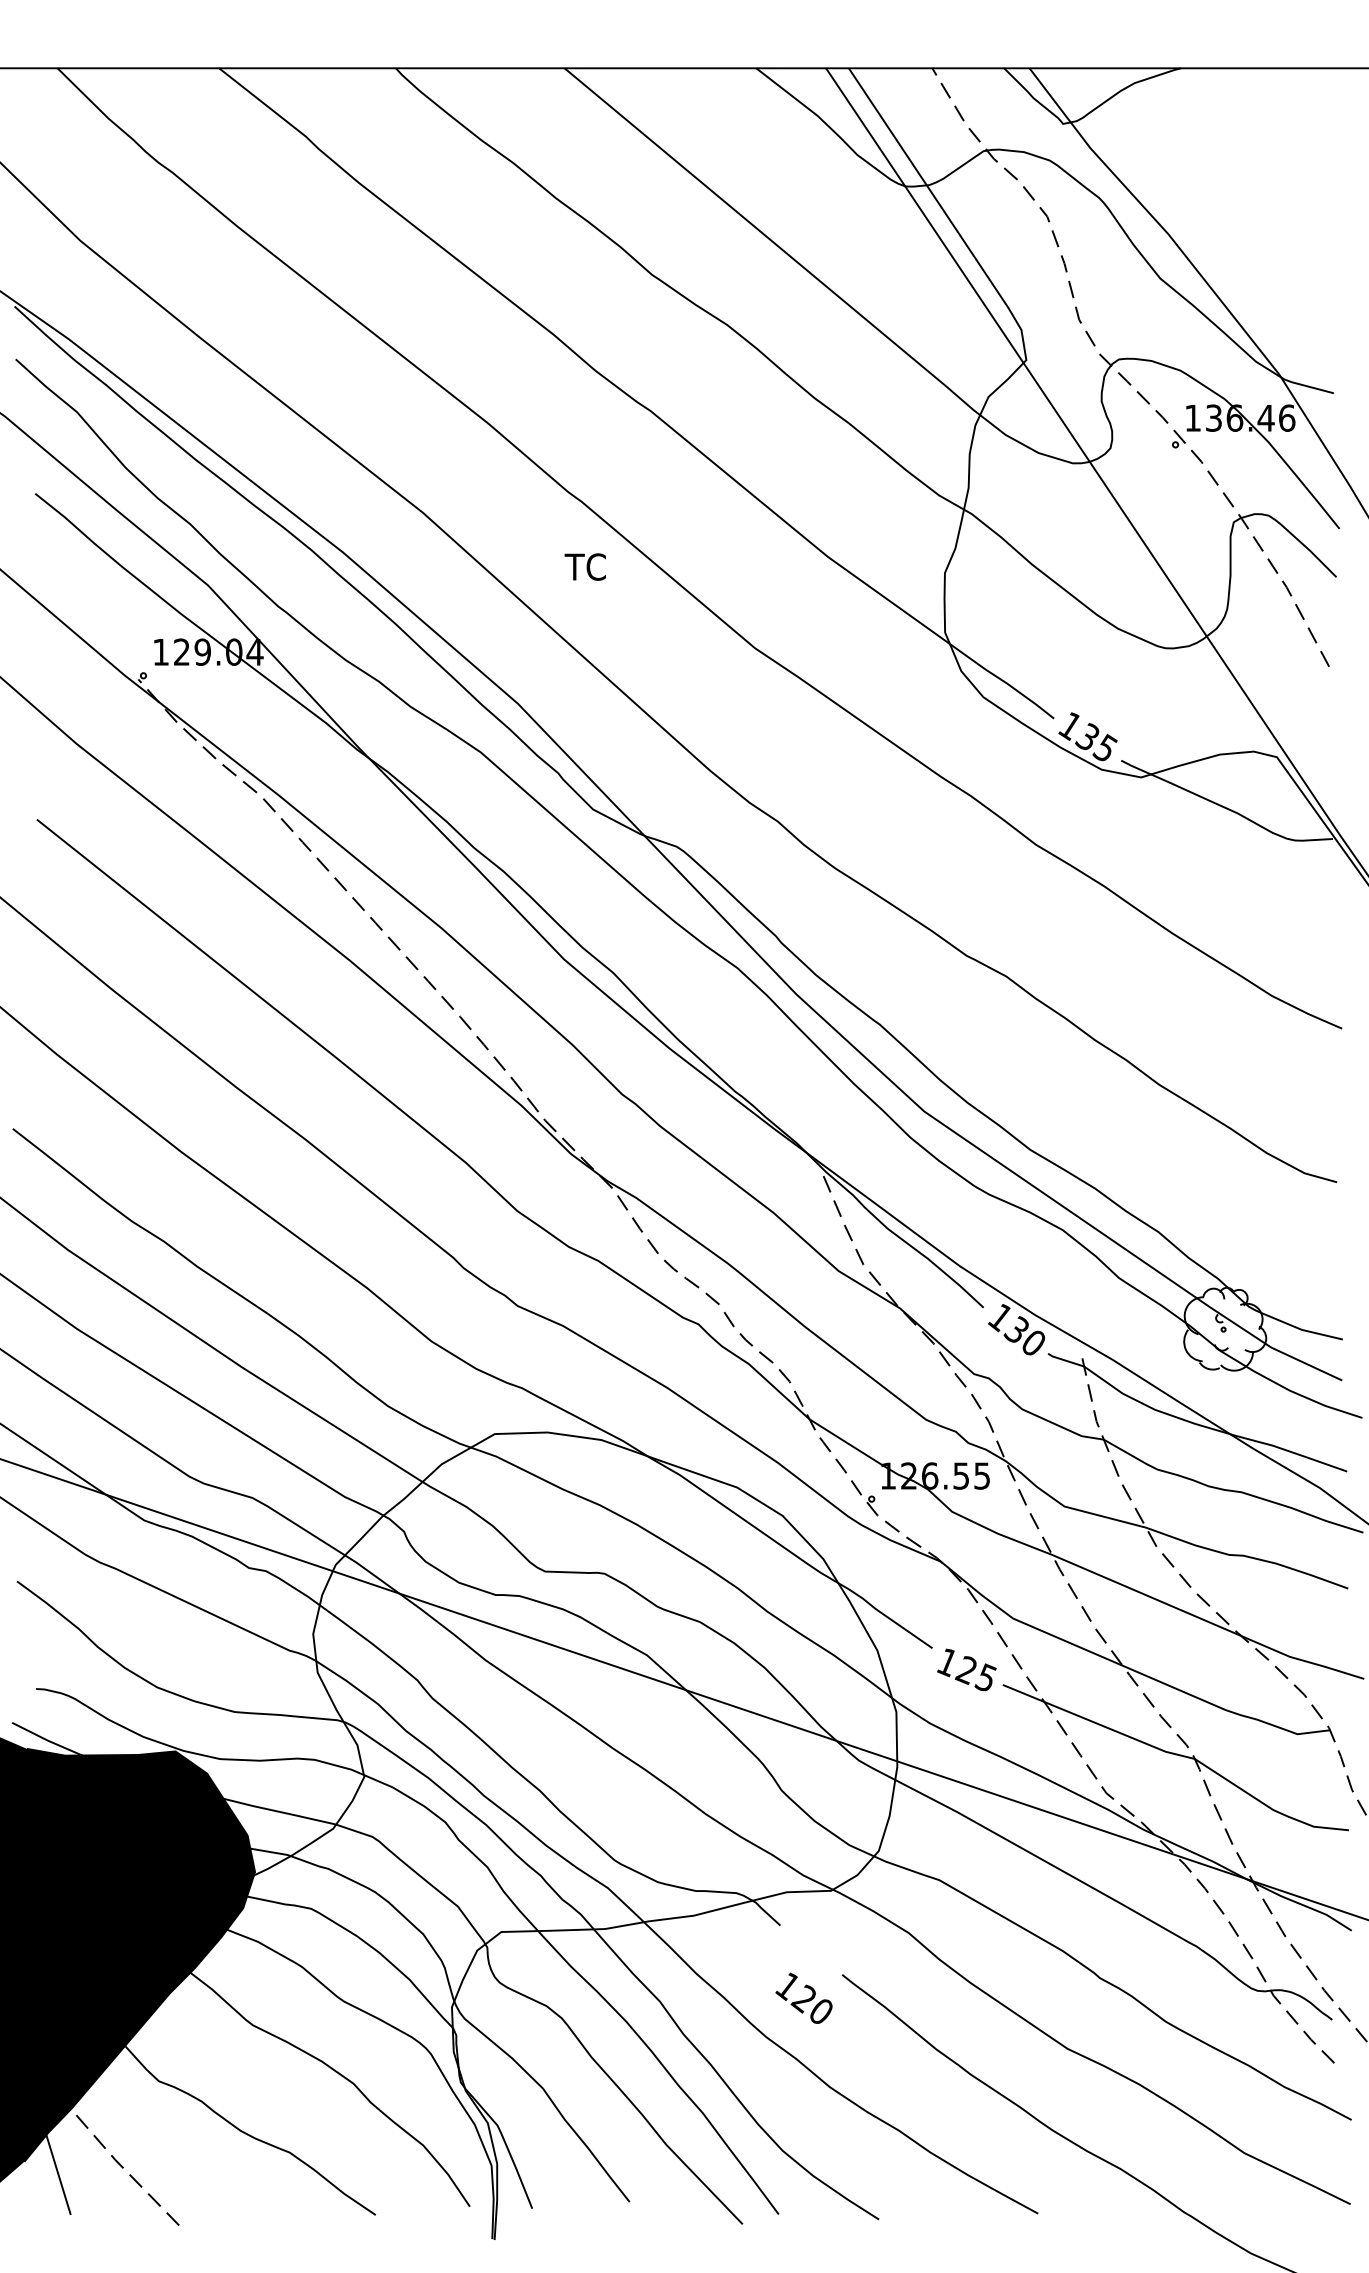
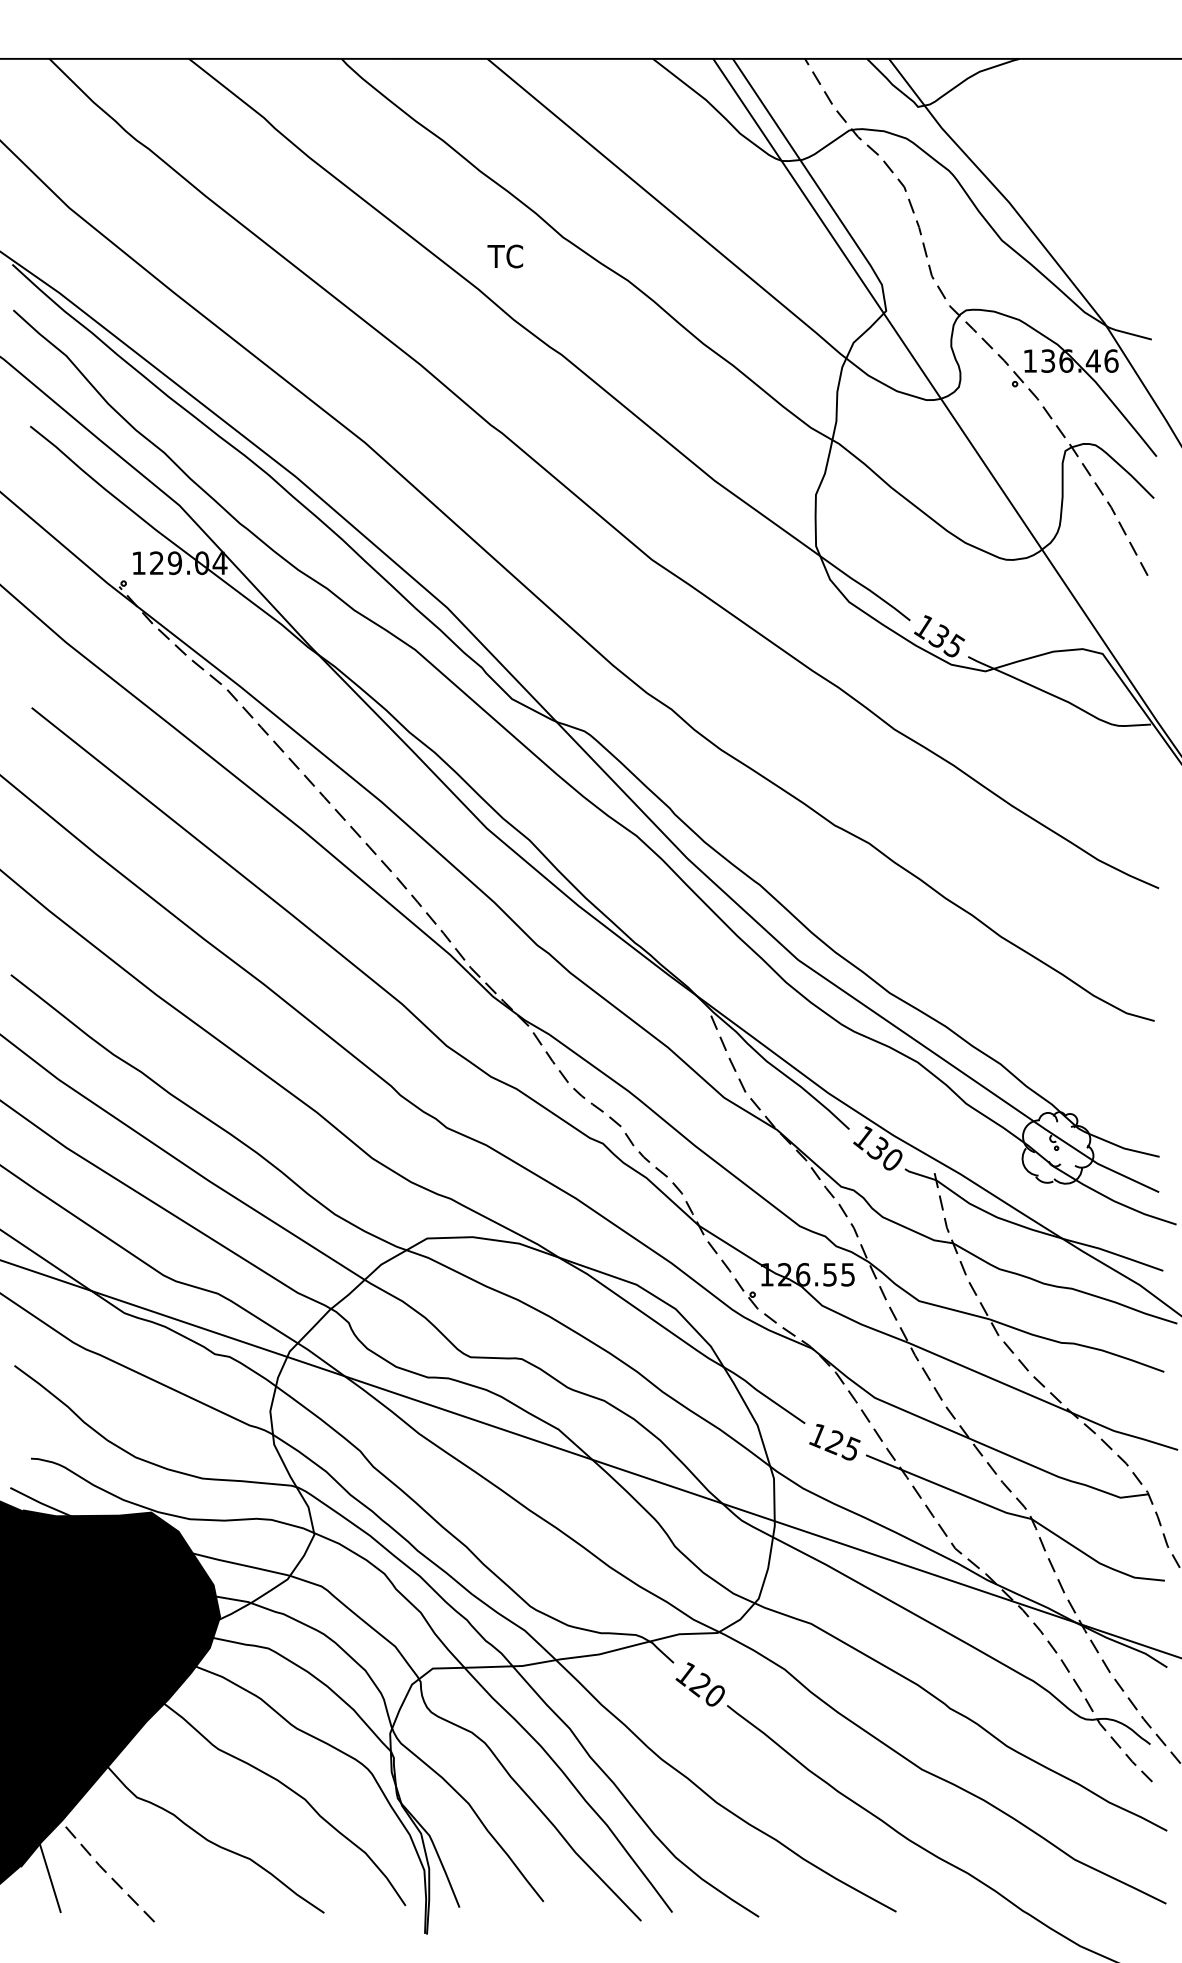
text: (584, 566) -> (504, 255), moved
text: (803, 1997) -> (699, 1683), moved

